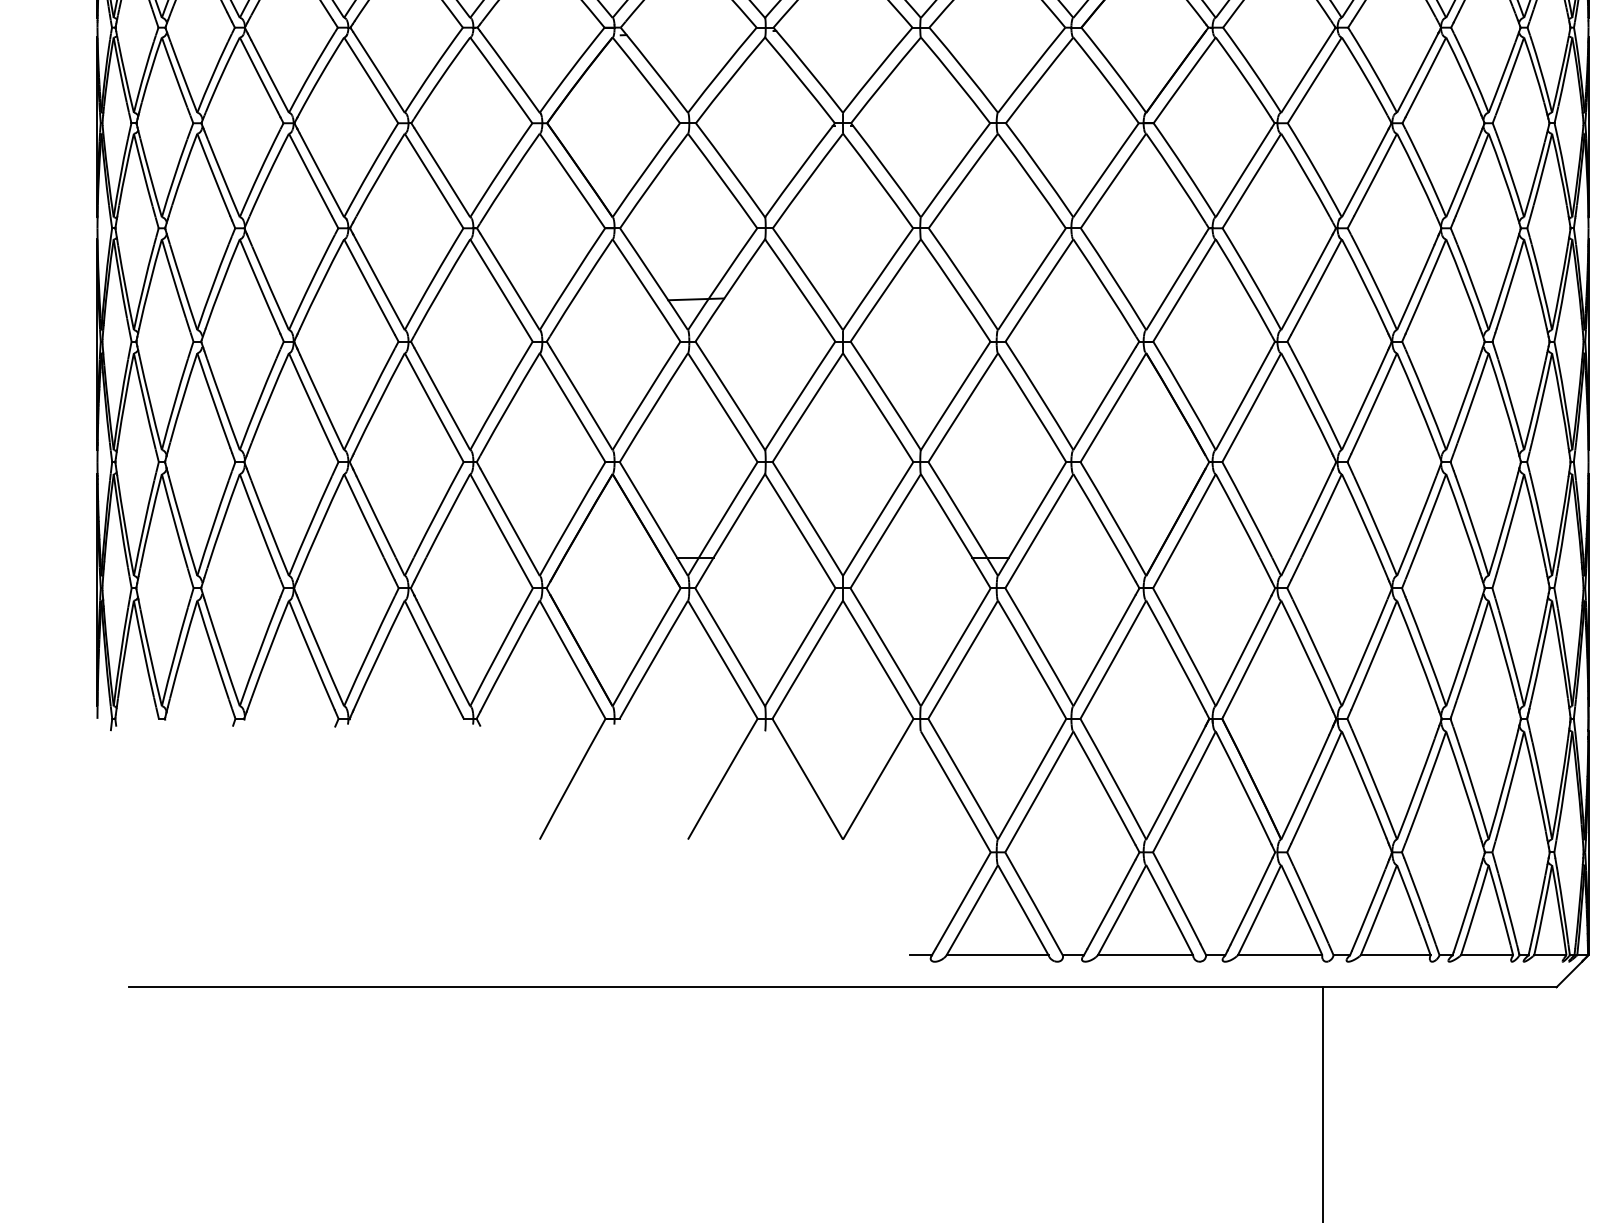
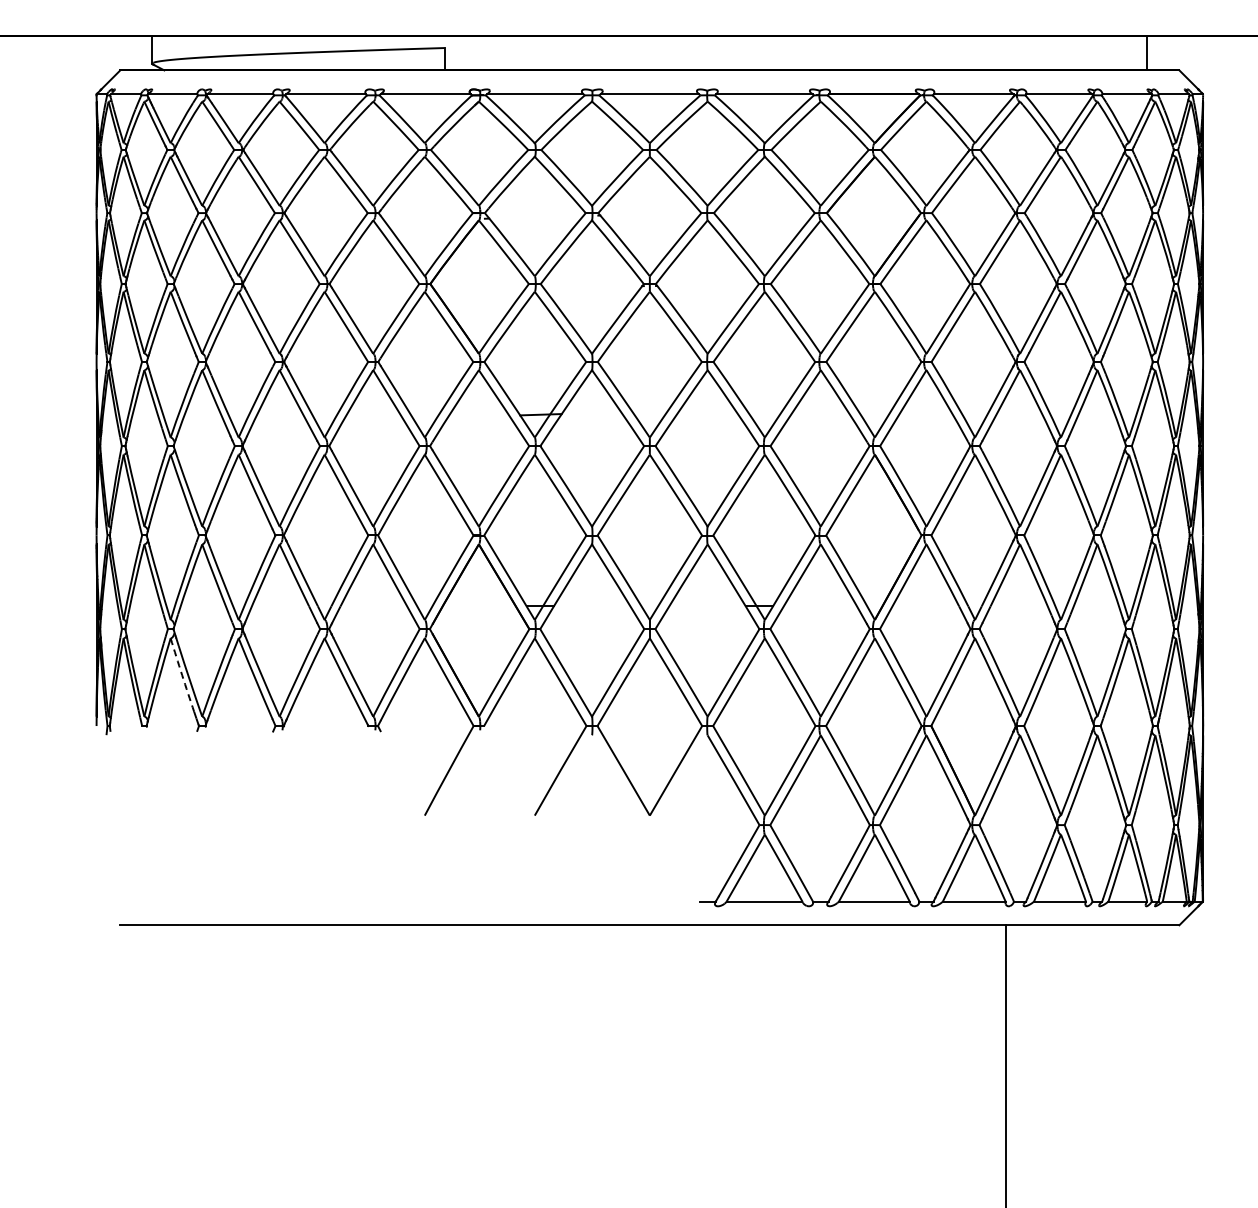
arc: (213, 650) -> (182, 675), solid -> dashed

